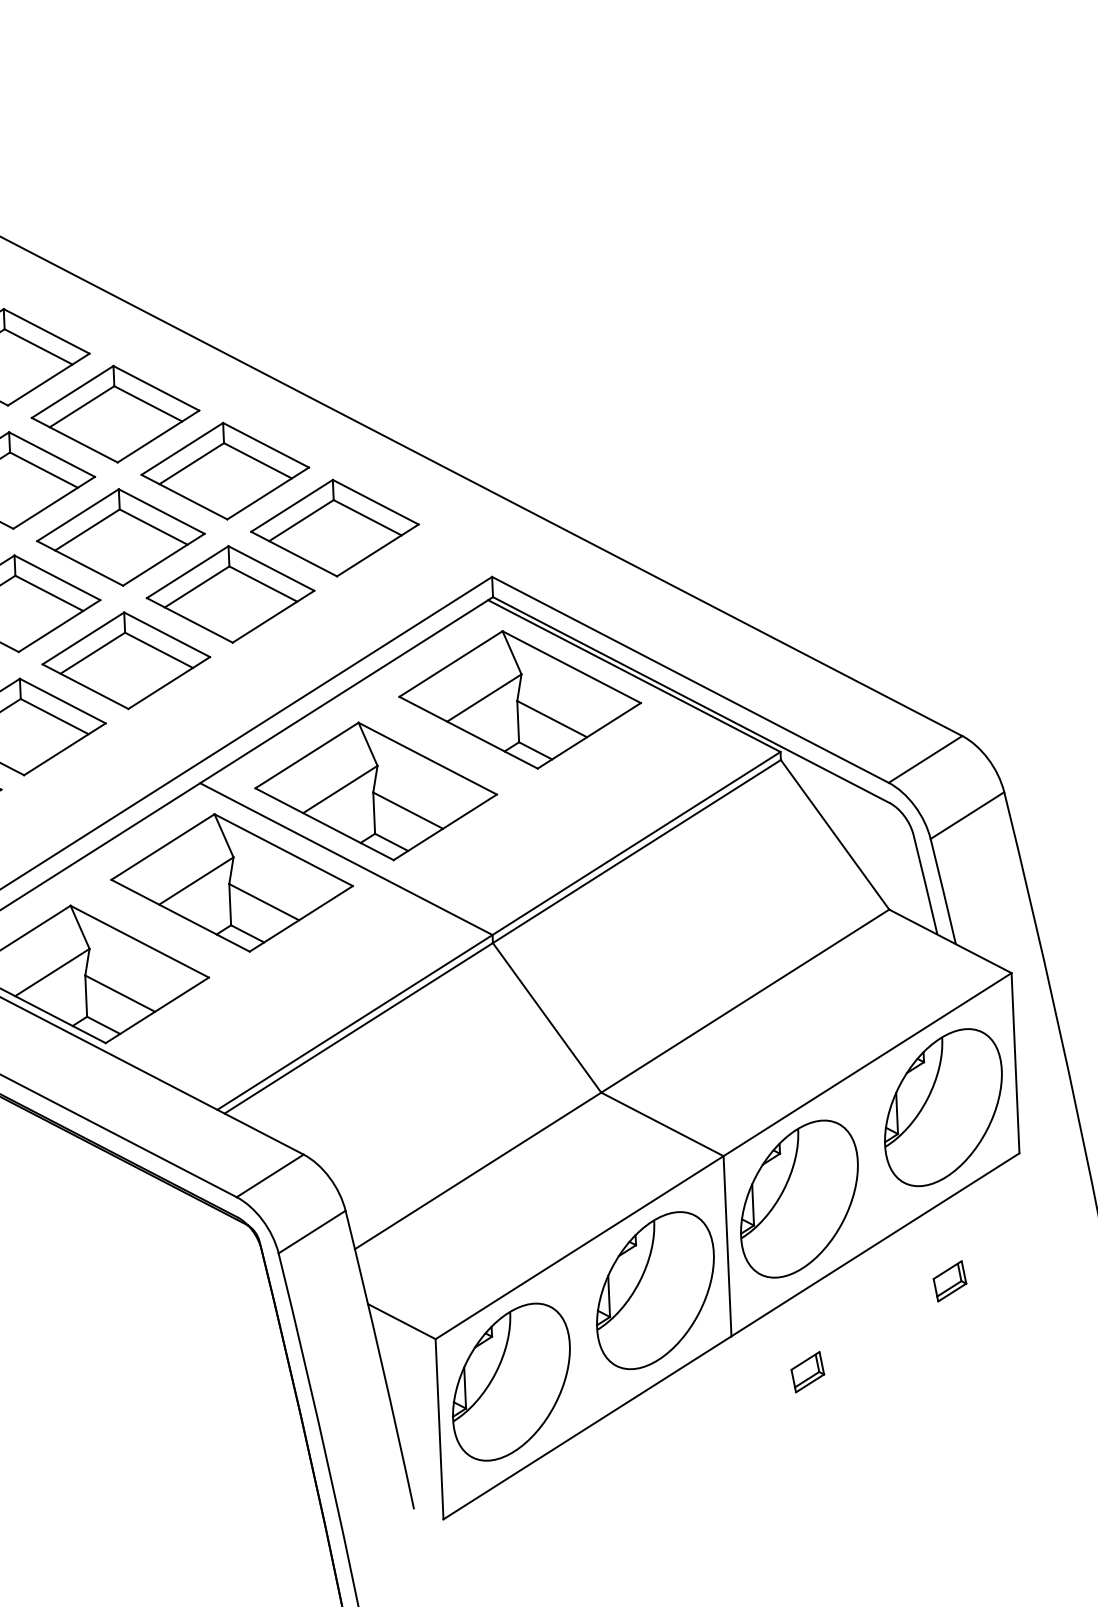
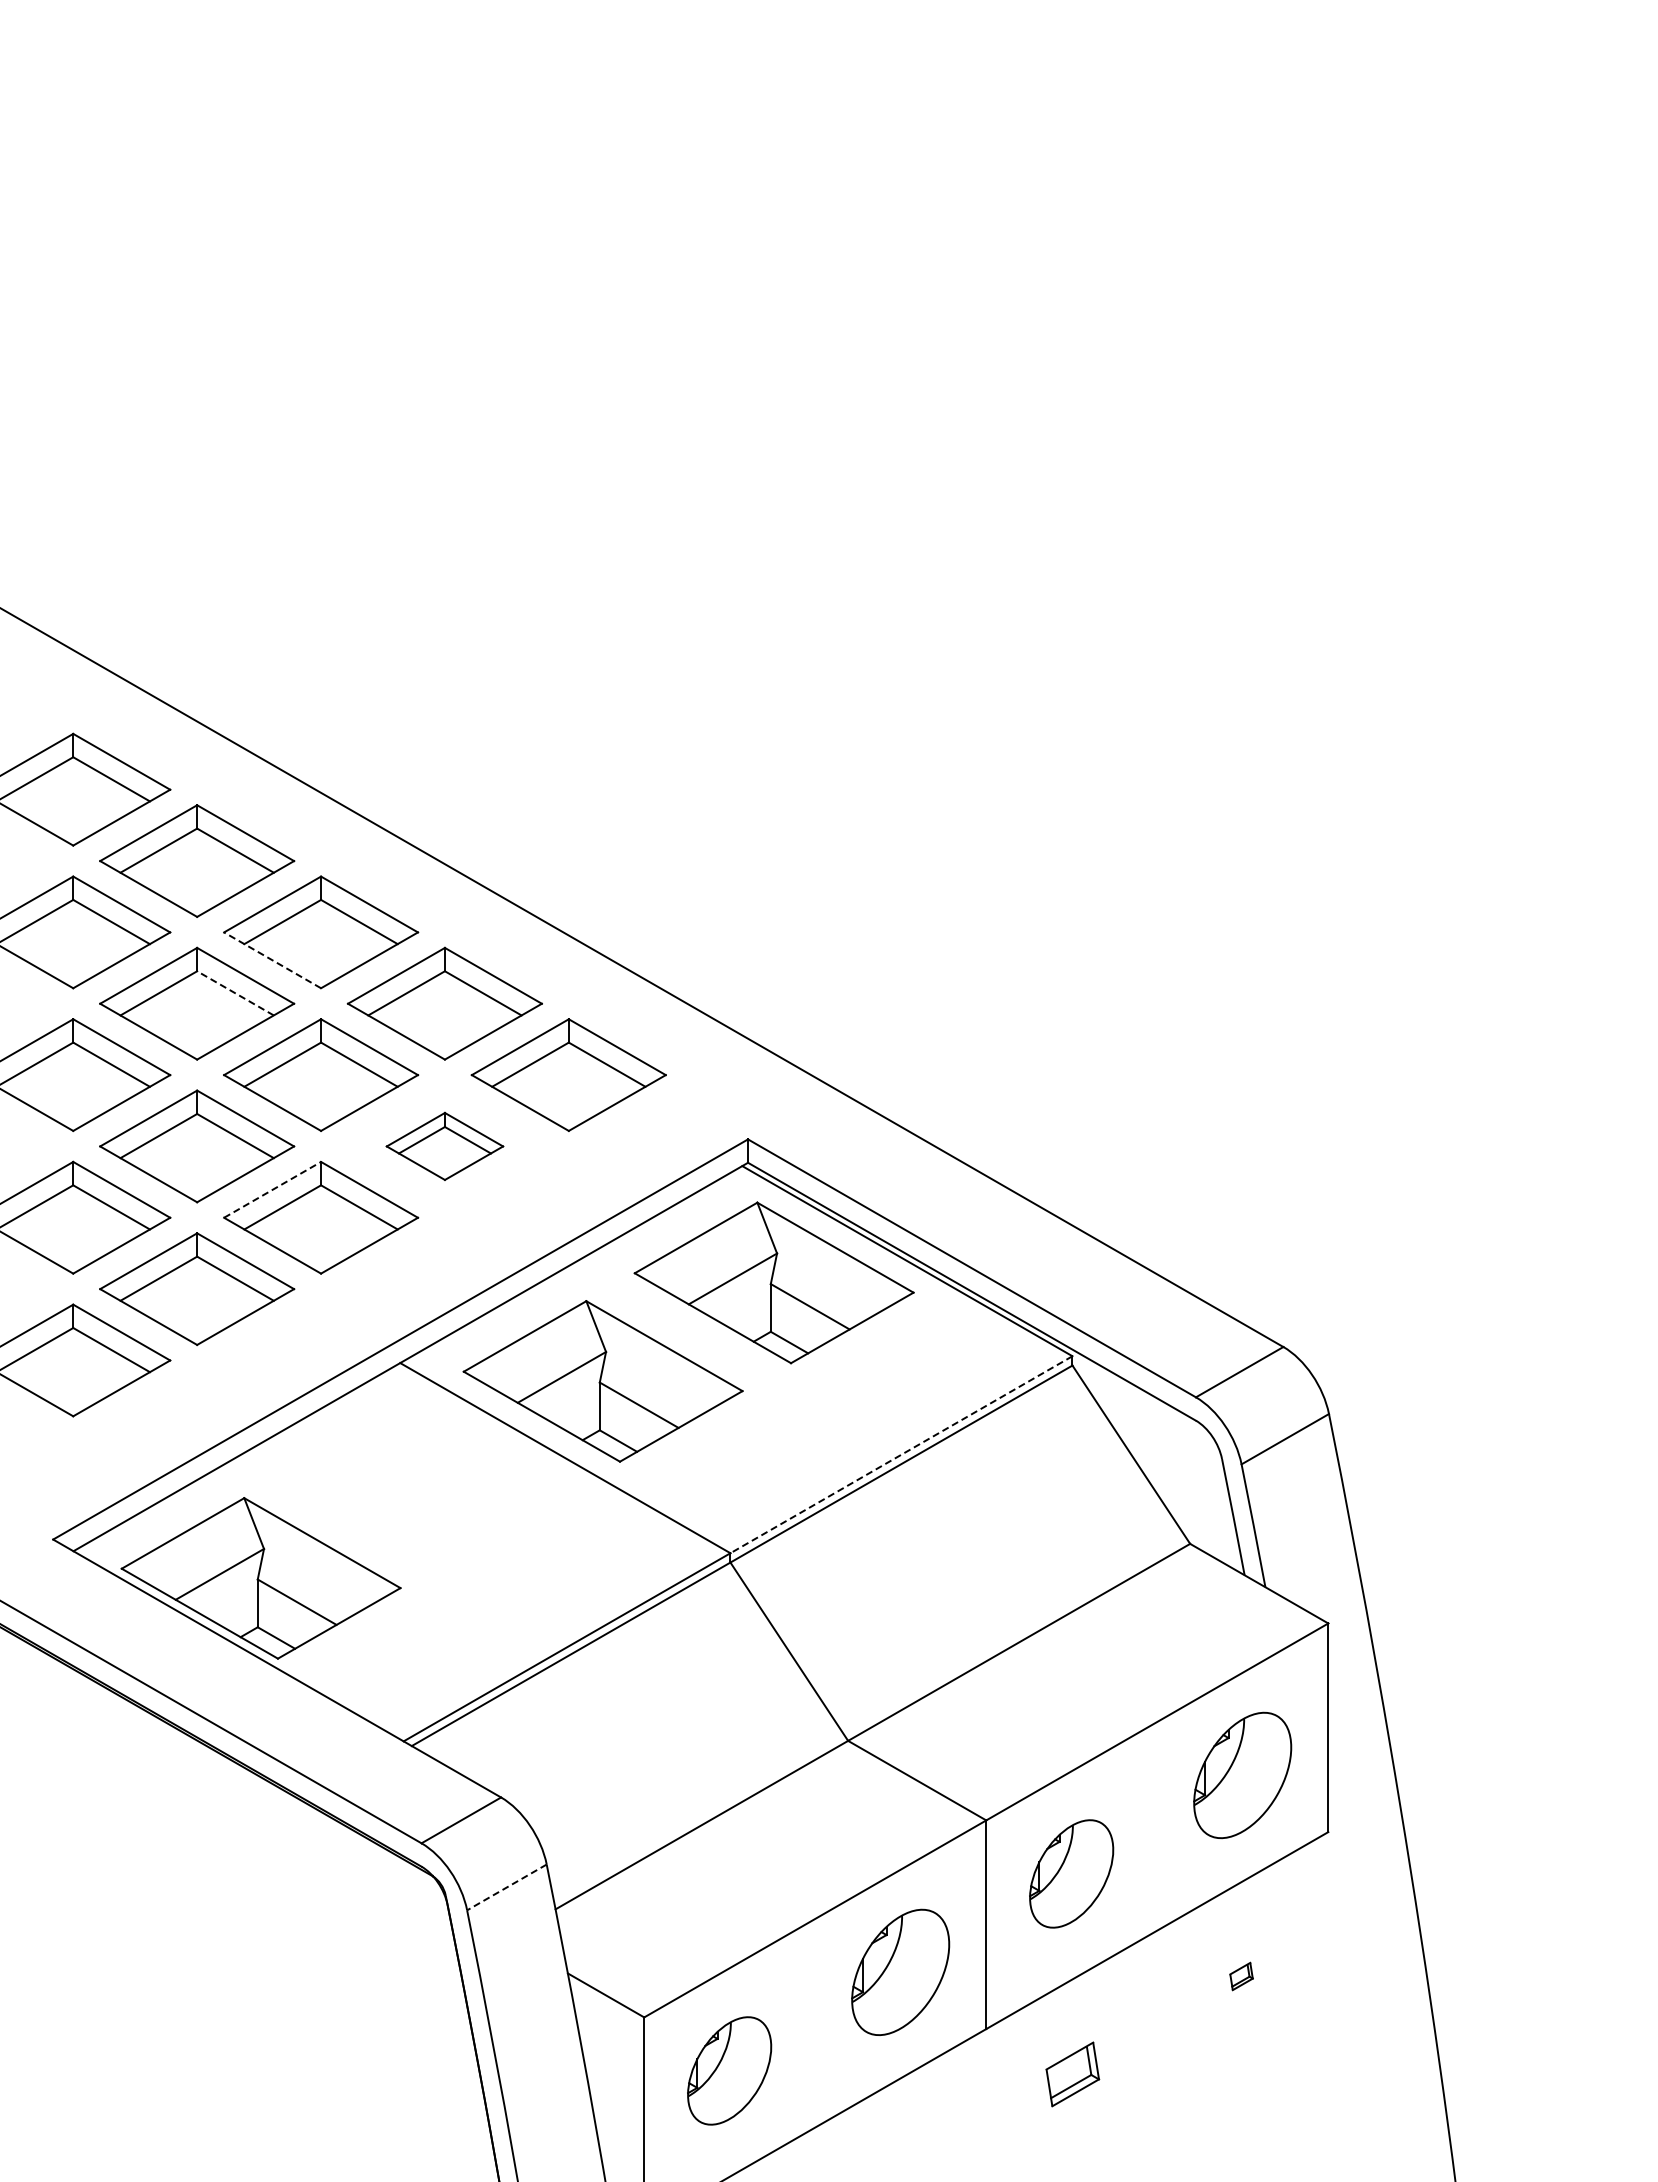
line: (74, 440) -> (272, 960), solid -> dashed
line: (43, 470) -> (235, 993), solid -> dashed
part: (230, 594) -> (444, 1146), size x0.6
line: (83, 638) -> (272, 1189), solid -> dashed
line: (636, 843) -> (901, 1454), solid -> dashed
part: (231, 882) -> (431, 1479), removed
part: (943, 1107) -> (1242, 1775), size x0.7
part: (799, 1198) -> (1071, 1873), size x0.6
line: (311, 1232) -> (506, 1887), solid -> dashed
part: (949, 1281) -> (1241, 1976), size x0.6
part: (655, 1290) -> (900, 1972), size x0.7
part: (807, 1371) -> (1072, 2073), size x1.4
part: (511, 1381) -> (729, 2070), size x0.6

